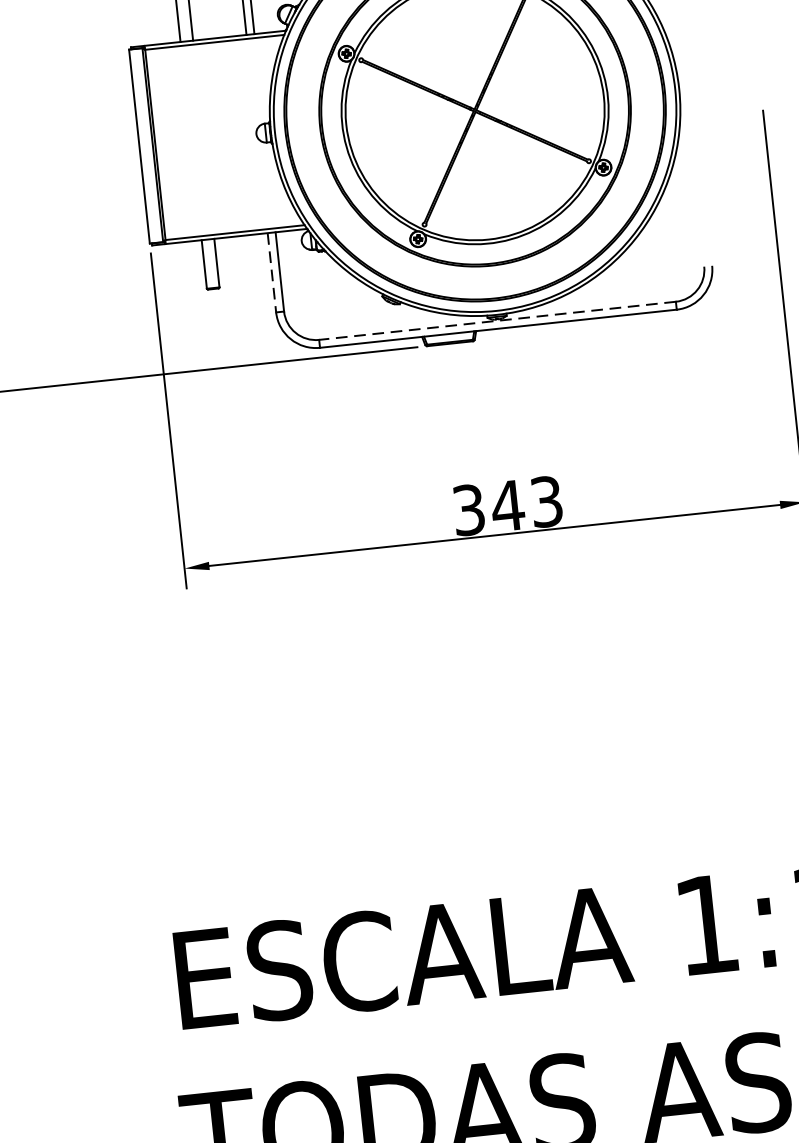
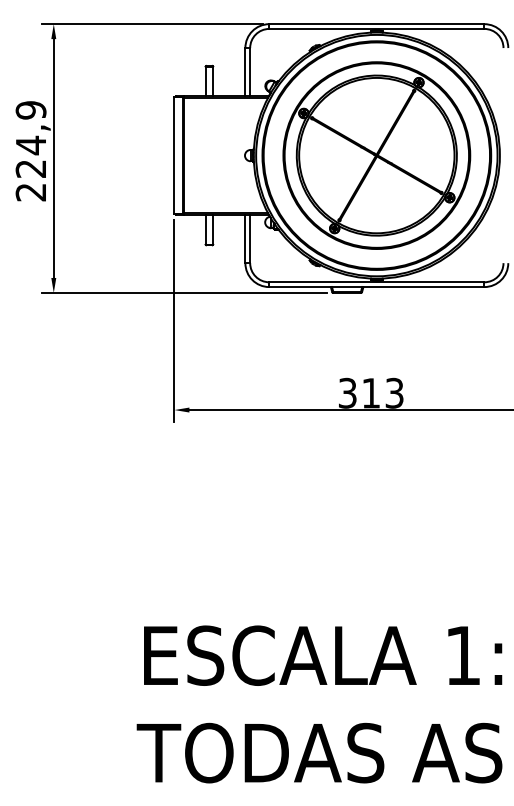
line: (272, 273) -> (245, 239), dashed -> solid
line: (497, 321) -> (376, 282), dashed -> solid
text: (506, 506) -> (370, 393), 343 -> 313

